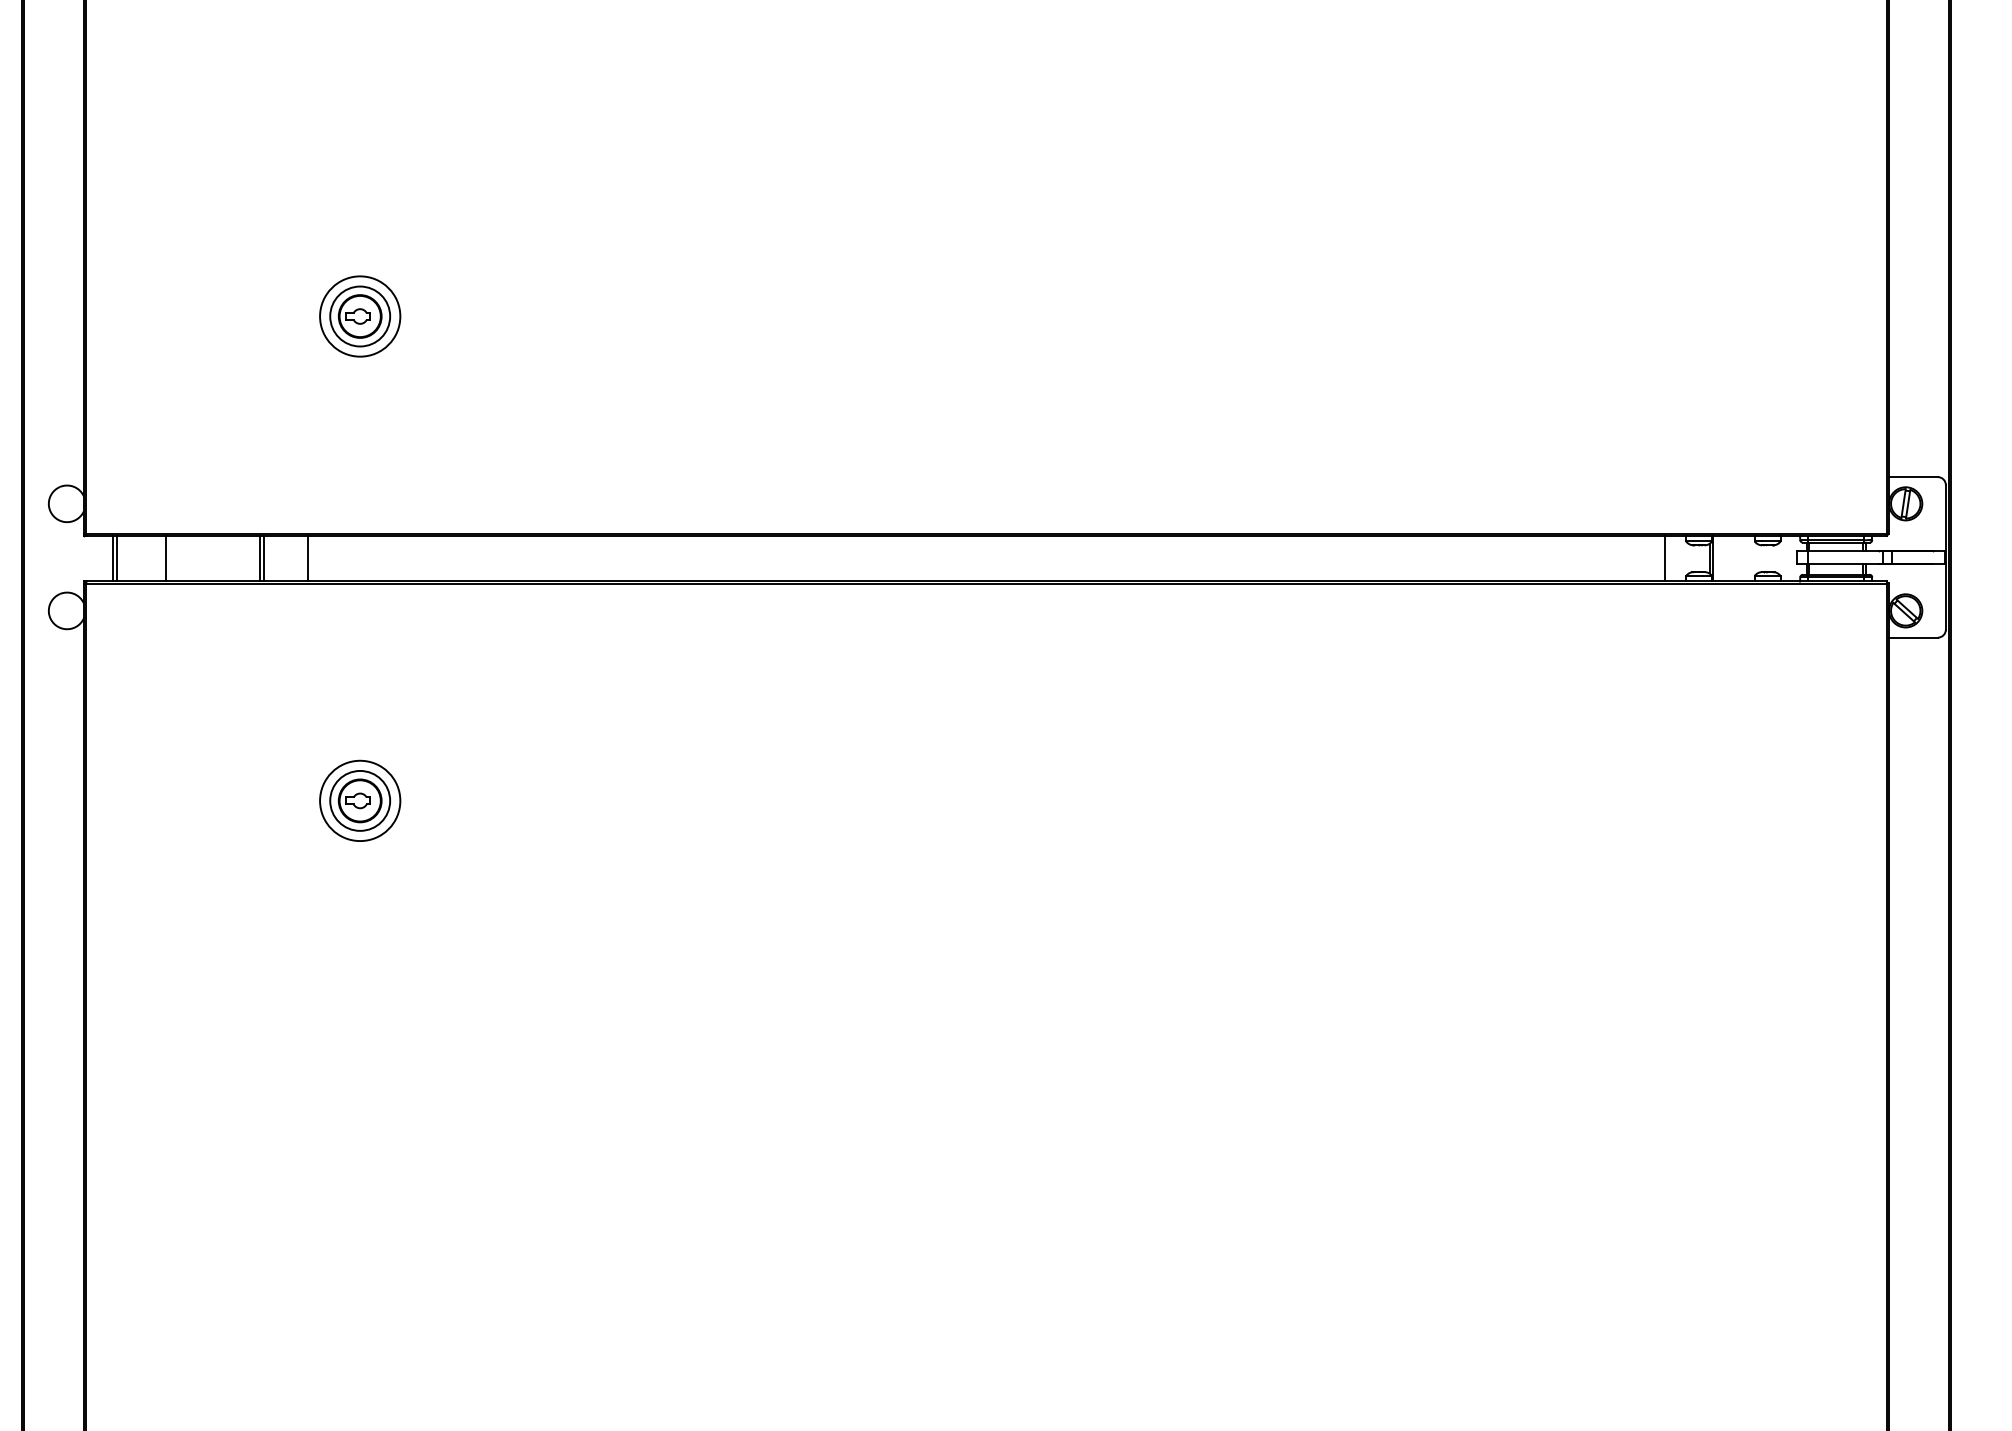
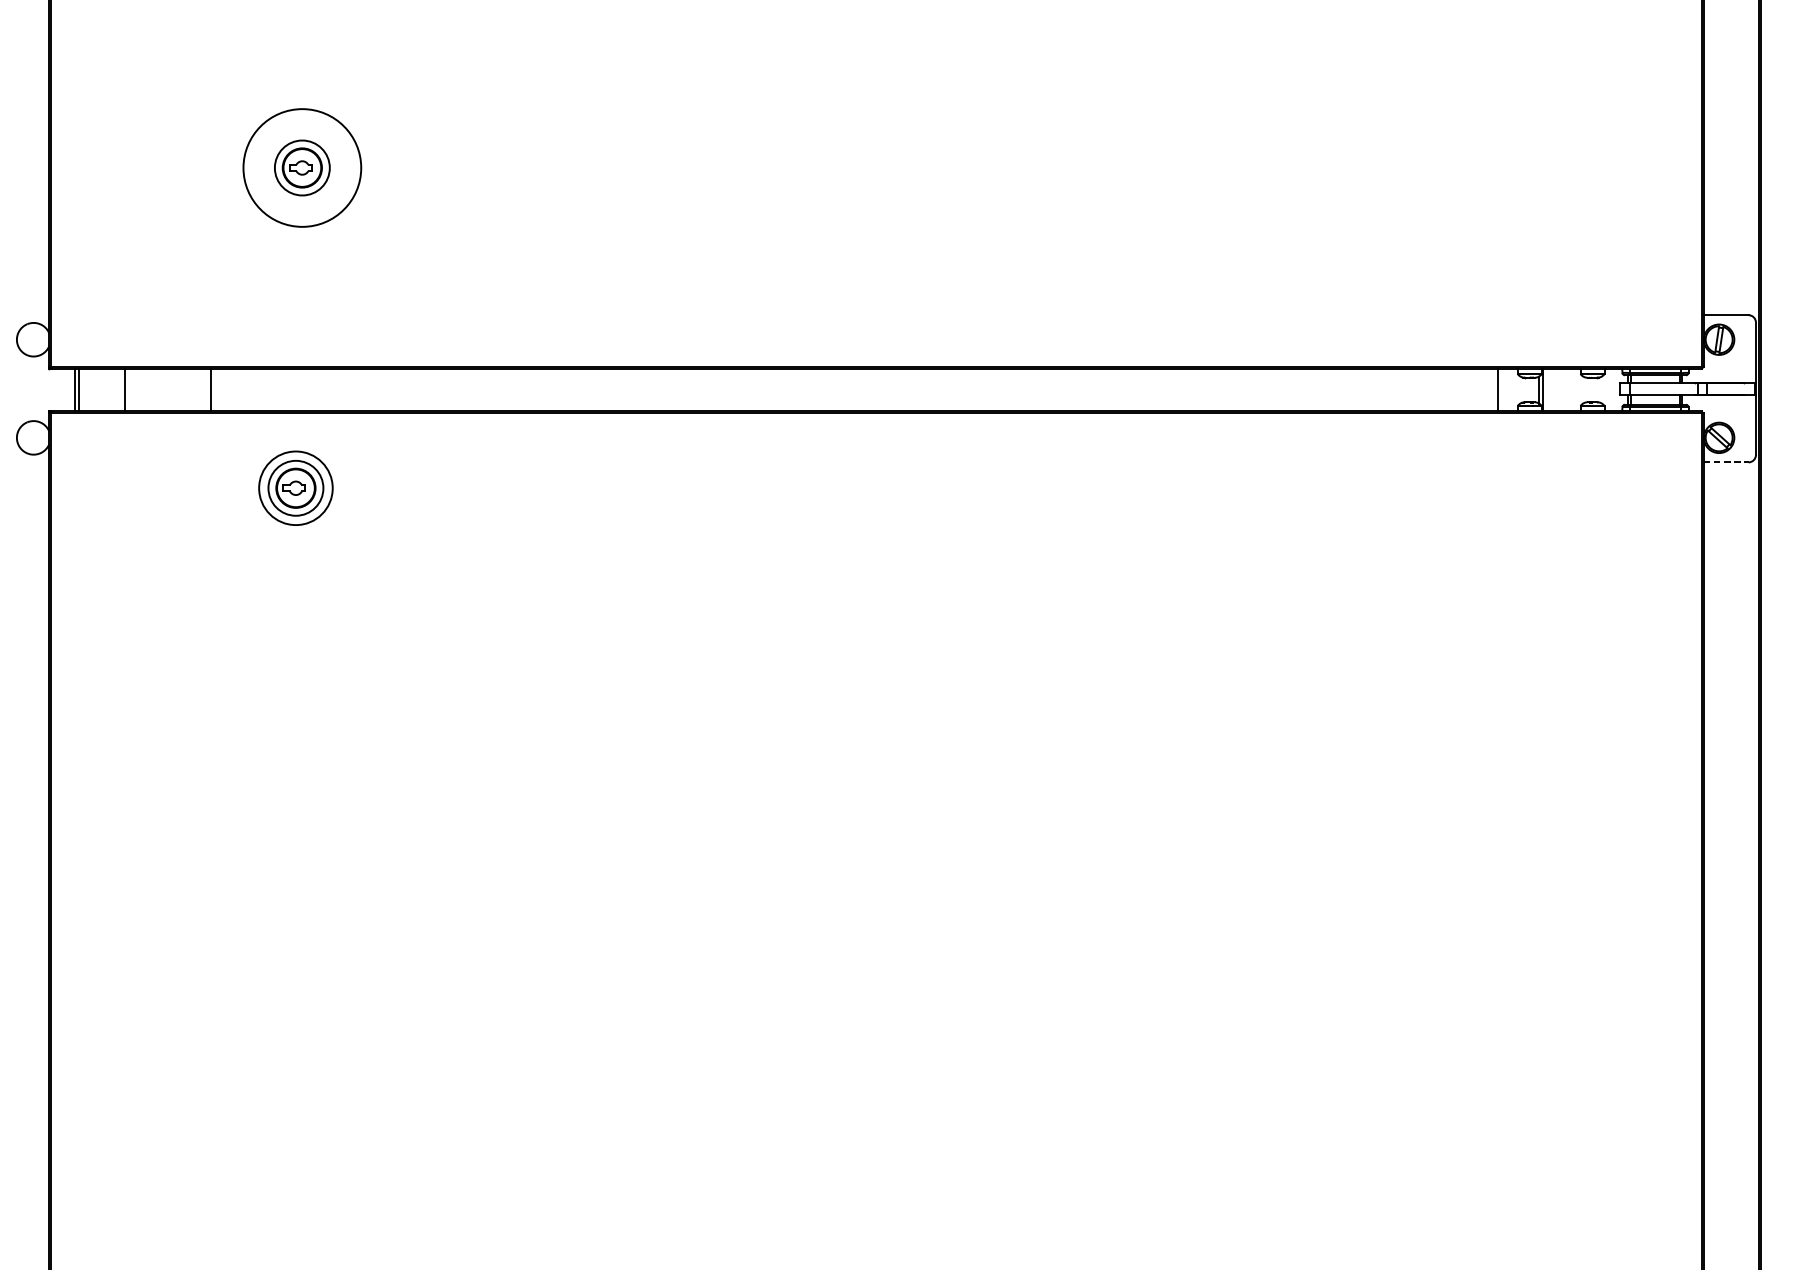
circle: (360, 316) -> (302, 167), size x1.6
line: (263, 558) -> (213, 389), removed
line: (308, 558) -> (254, 389), removed
line: (1914, 637) -> (1727, 462), solid -> dashed
part: (360, 800) -> (296, 487), moved

